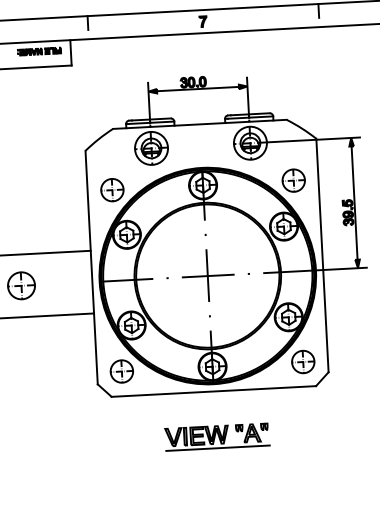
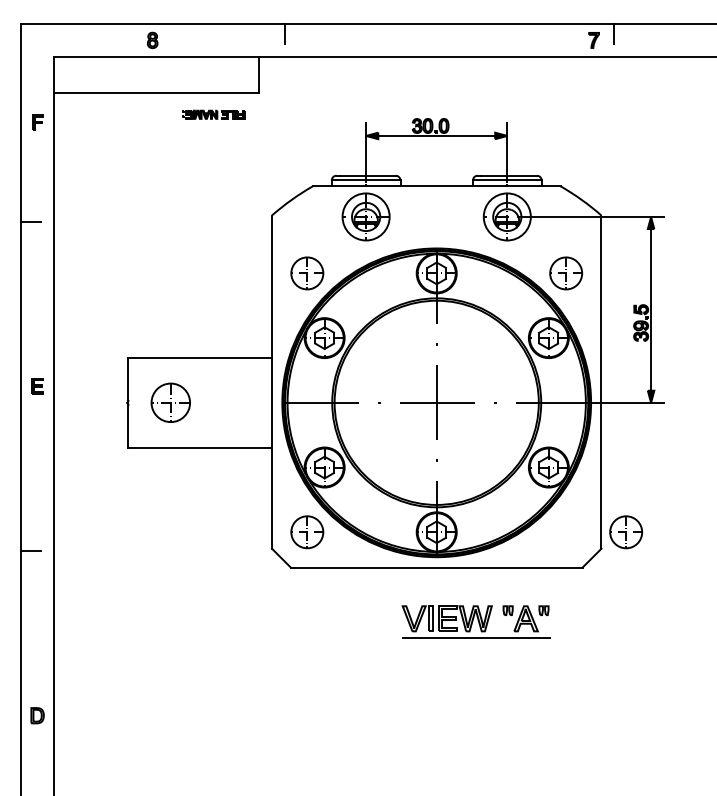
part: (202, 21) -> (593, 40), moved
part: (39, 51) -> (213, 114), moved
part: (303, 362) -> (626, 532), moved
part: (216, 436) -> (475, 621), moved

